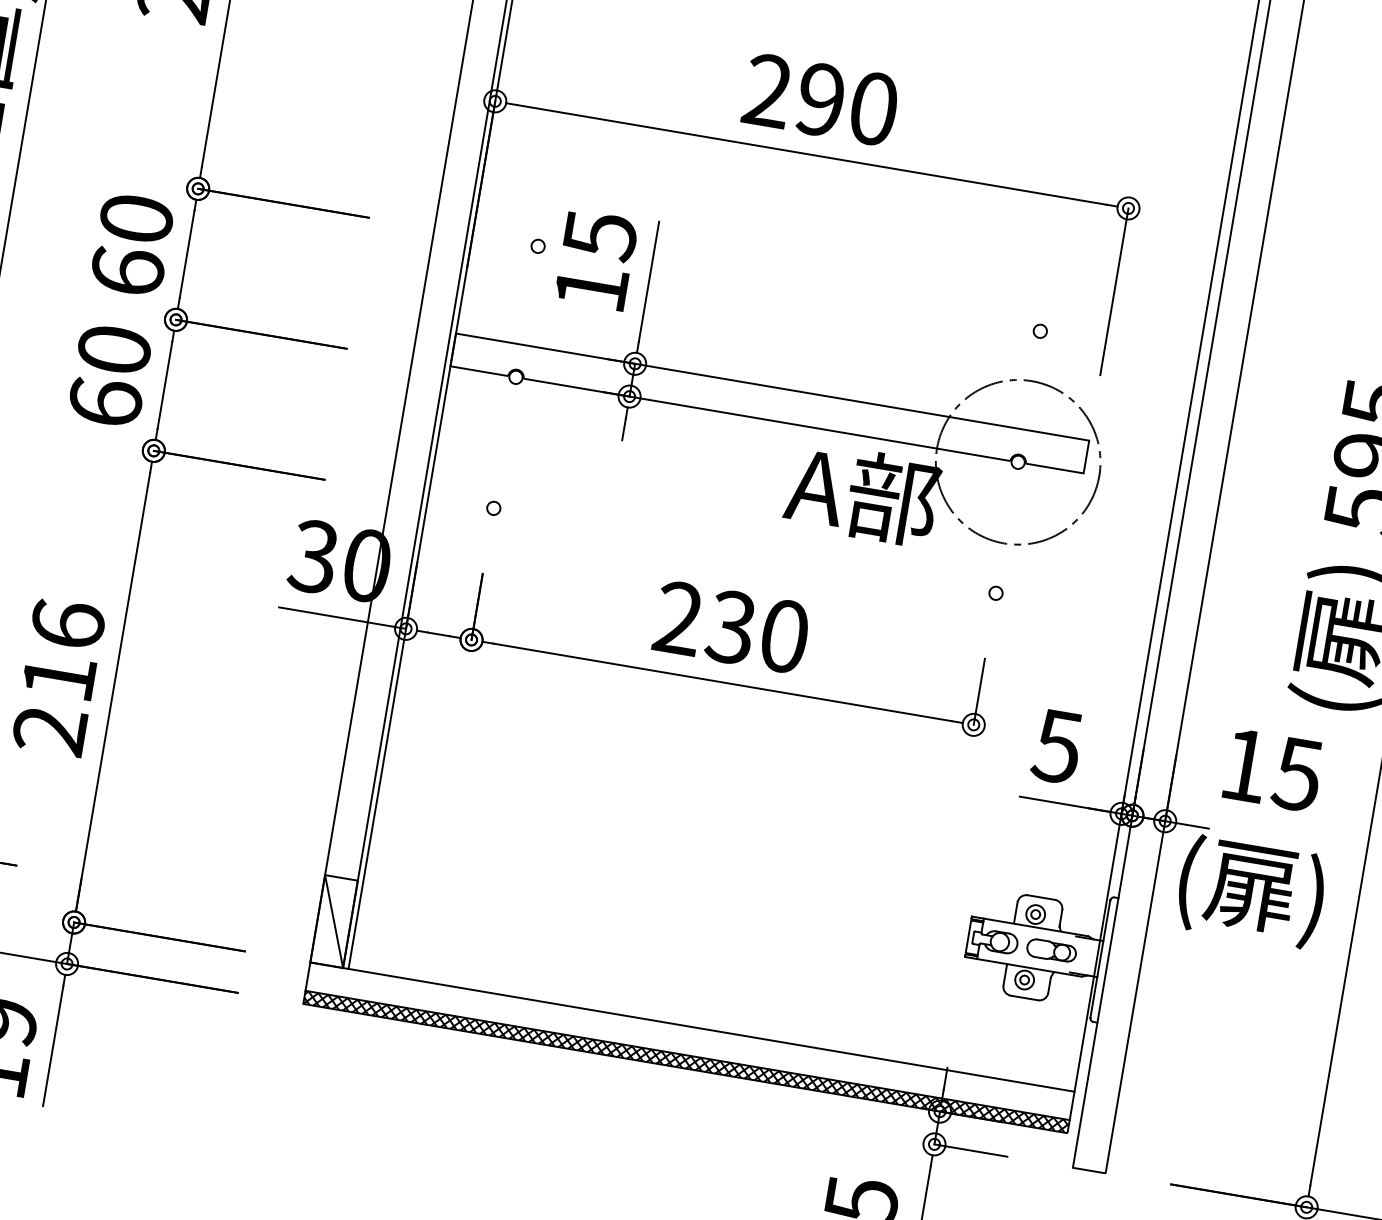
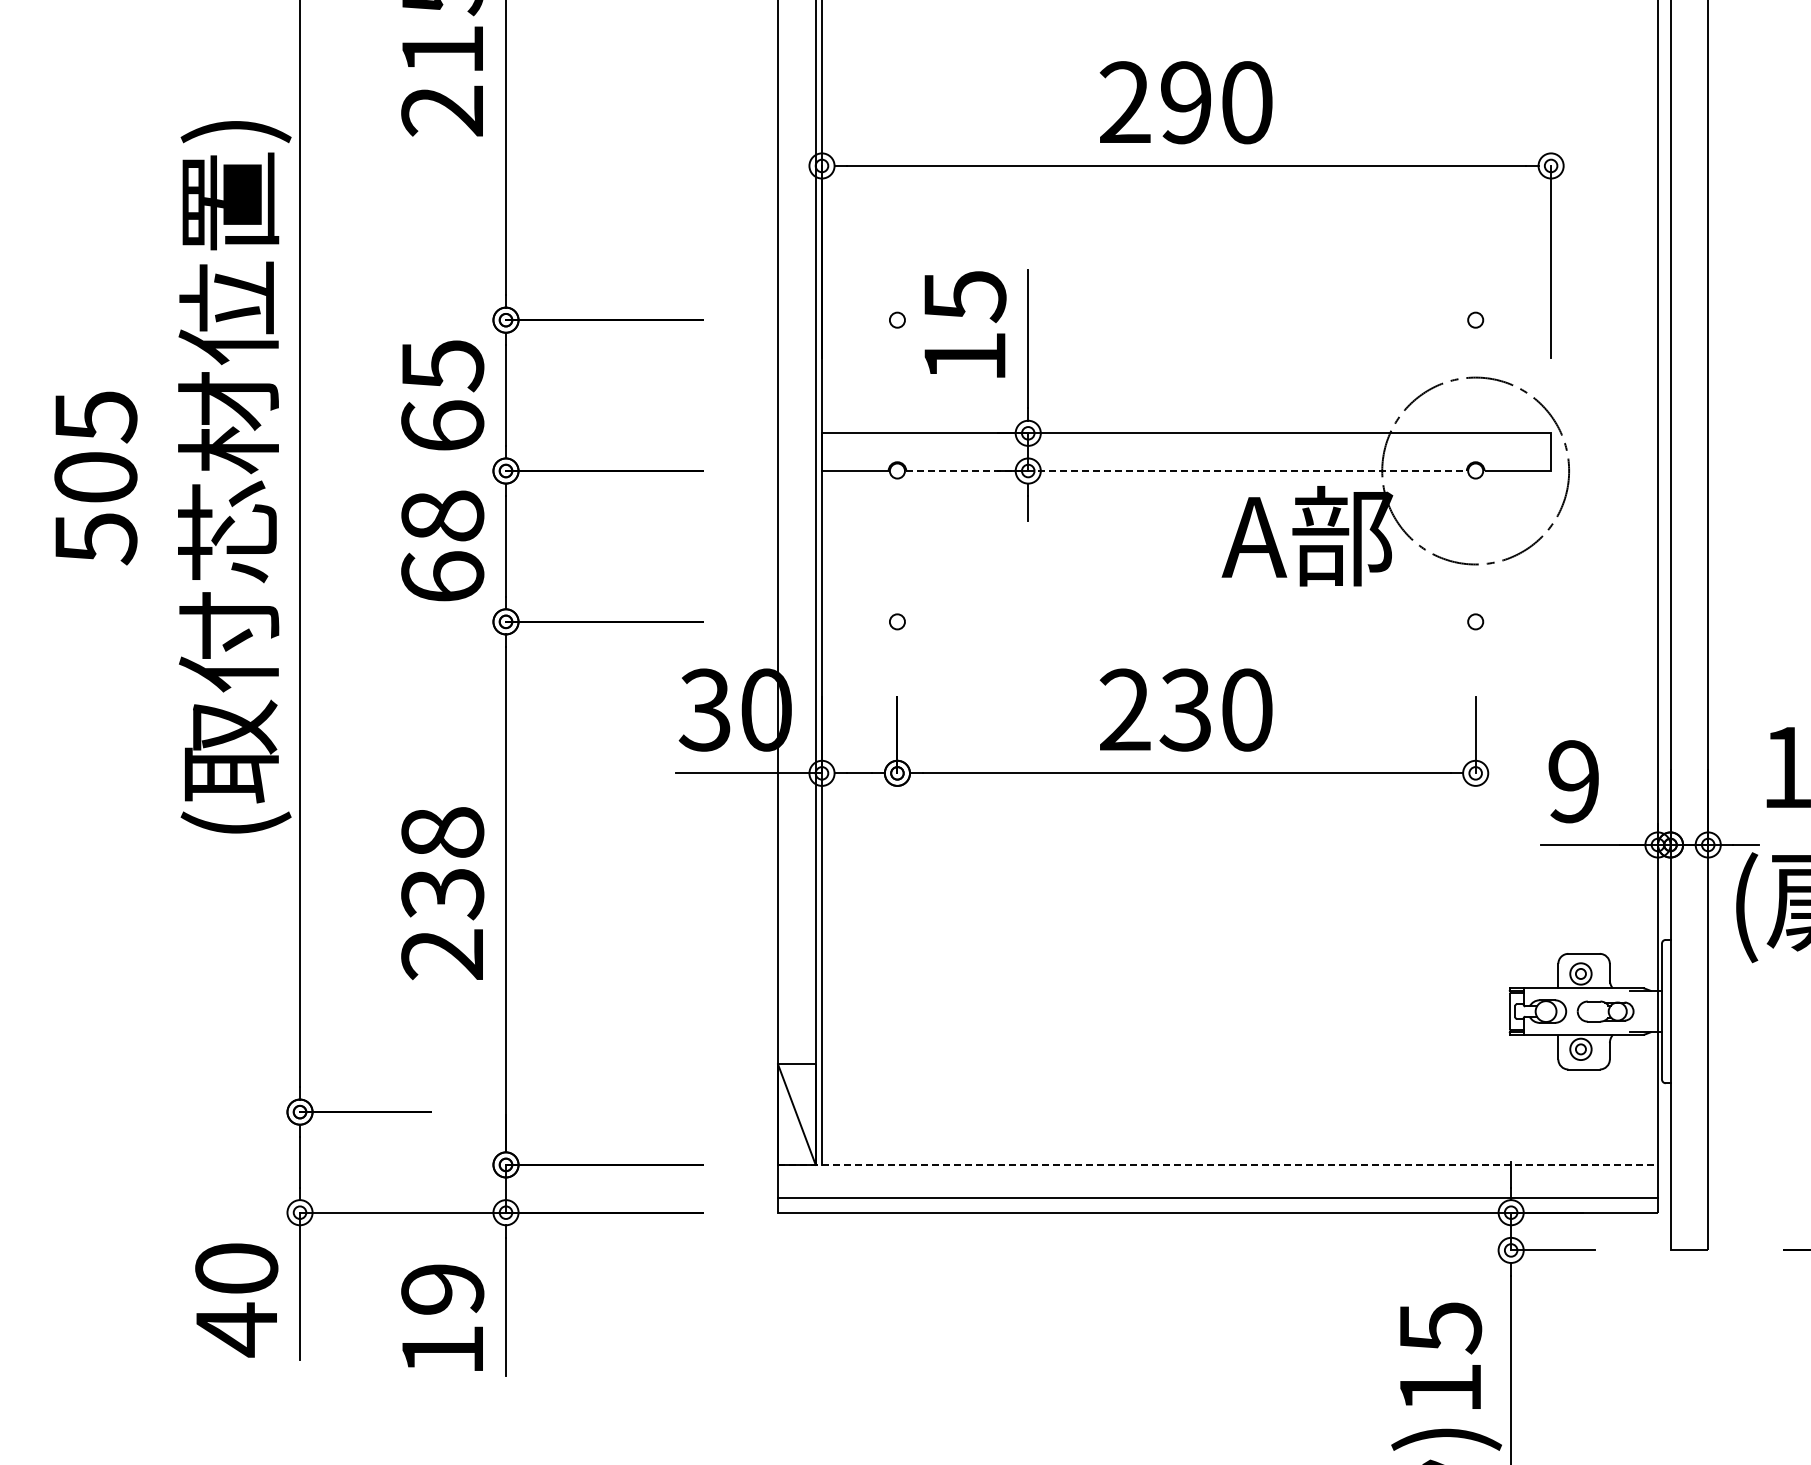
text: (136, 219) -> (442, 366), 60 -> 65
text: (114, 349) -> (442, 515), 60 -> 68
line: (767, 420) -> (1187, 471), solid -> dashed
text: (63, 651) -> (442, 863), 216 -> 238
text: (1056, 746) -> (1572, 781), 5 -> 9
line: (692, 1026) -> (1217, 1164), solid -> dashed
hatch: (686, 1061) -> (1217, 1204), removed

